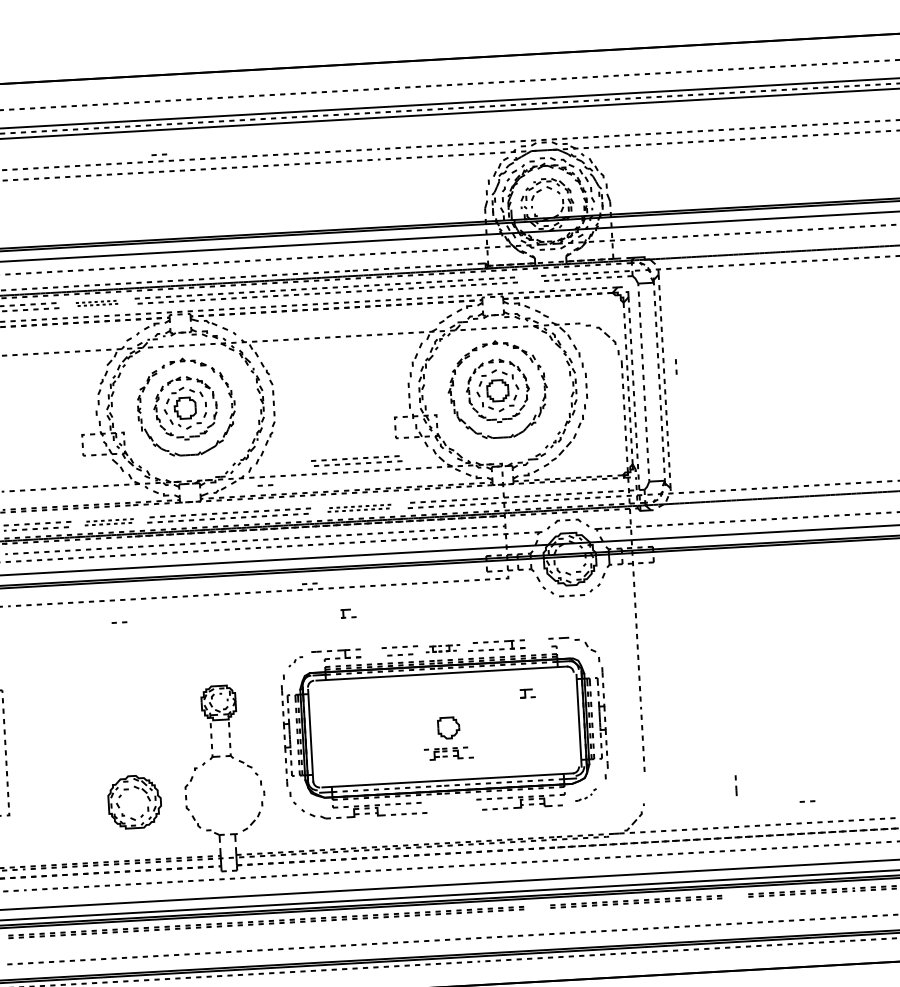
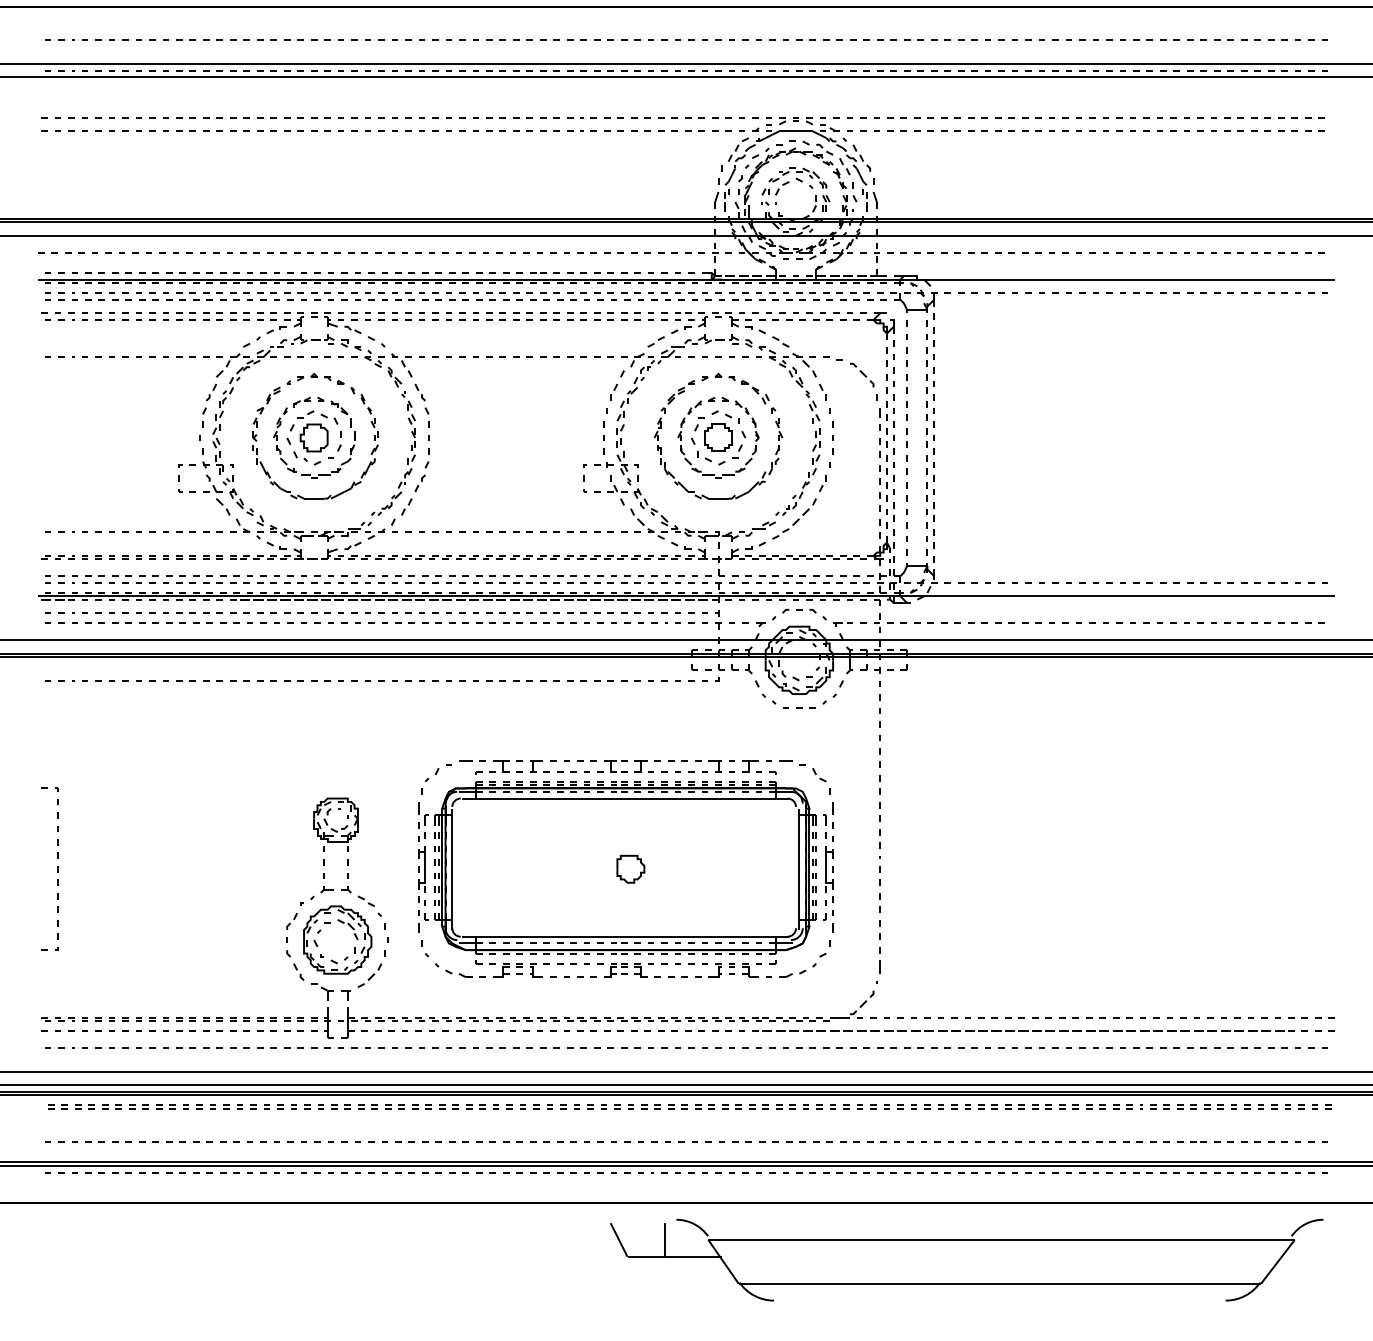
line: (156, 154) -> (295, 108), removed
part: (529, 279) -> (767, 296), added
part: (96, 303) -> (207, 296), size x1.67
line: (675, 364) -> (949, 416), removed
part: (356, 461) -> (531, 518), removed
line: (262, 485) -> (408, 542), removed
part: (359, 508) -> (531, 579), size x1.43
part: (108, 522) -> (207, 579), size x1.43
line: (307, 583) -> (458, 672), removed
part: (348, 613) -> (539, 766), moved
line: (116, 622) -> (210, 709), removed
part: (442, 648) -> (628, 766), size x1.43
part: (295, 661) -> (438, 772), size x1.43
part: (527, 693) -> (751, 766), moved
part: (448, 753) -> (628, 970), moved
line: (735, 785) -> (879, 960), moved
part: (585, 795) -> (802, 965), size x1.67
part: (134, 801) -> (337, 939), moved
line: (804, 801) -> (1084, 989), removed
part: (734, 896) -> (987, 1106), added
part: (536, 907) -> (731, 1106), added

